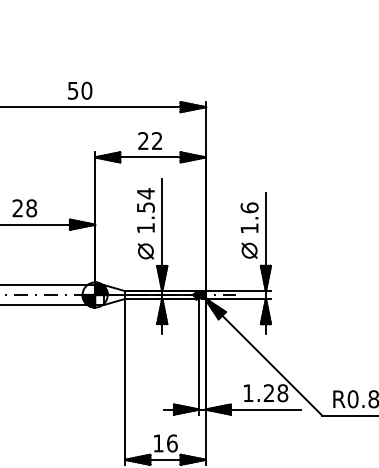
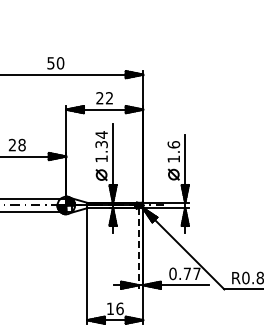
text: (145, 207) -> (101, 144), 1.54 -> 1.34
line: (198, 358) -> (138, 249), solid -> dashed
text: (264, 392) -> (184, 273), 1.28 -> 0.77

